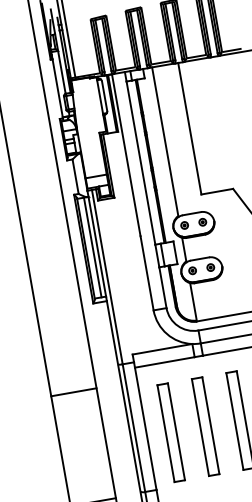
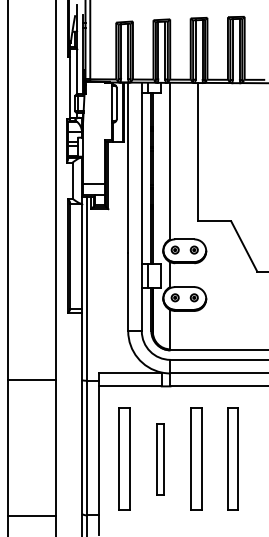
line: (92, 246) -> (77, 255), removed
line: (73, 392) -> (31, 379), moved
part: (205, 425) -> (160, 458), size x0.7

